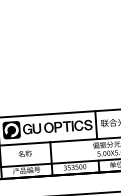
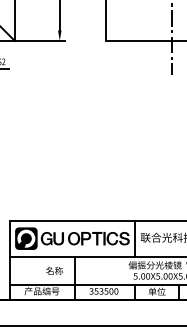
text: (25, 153) -> (54, 270), moved

